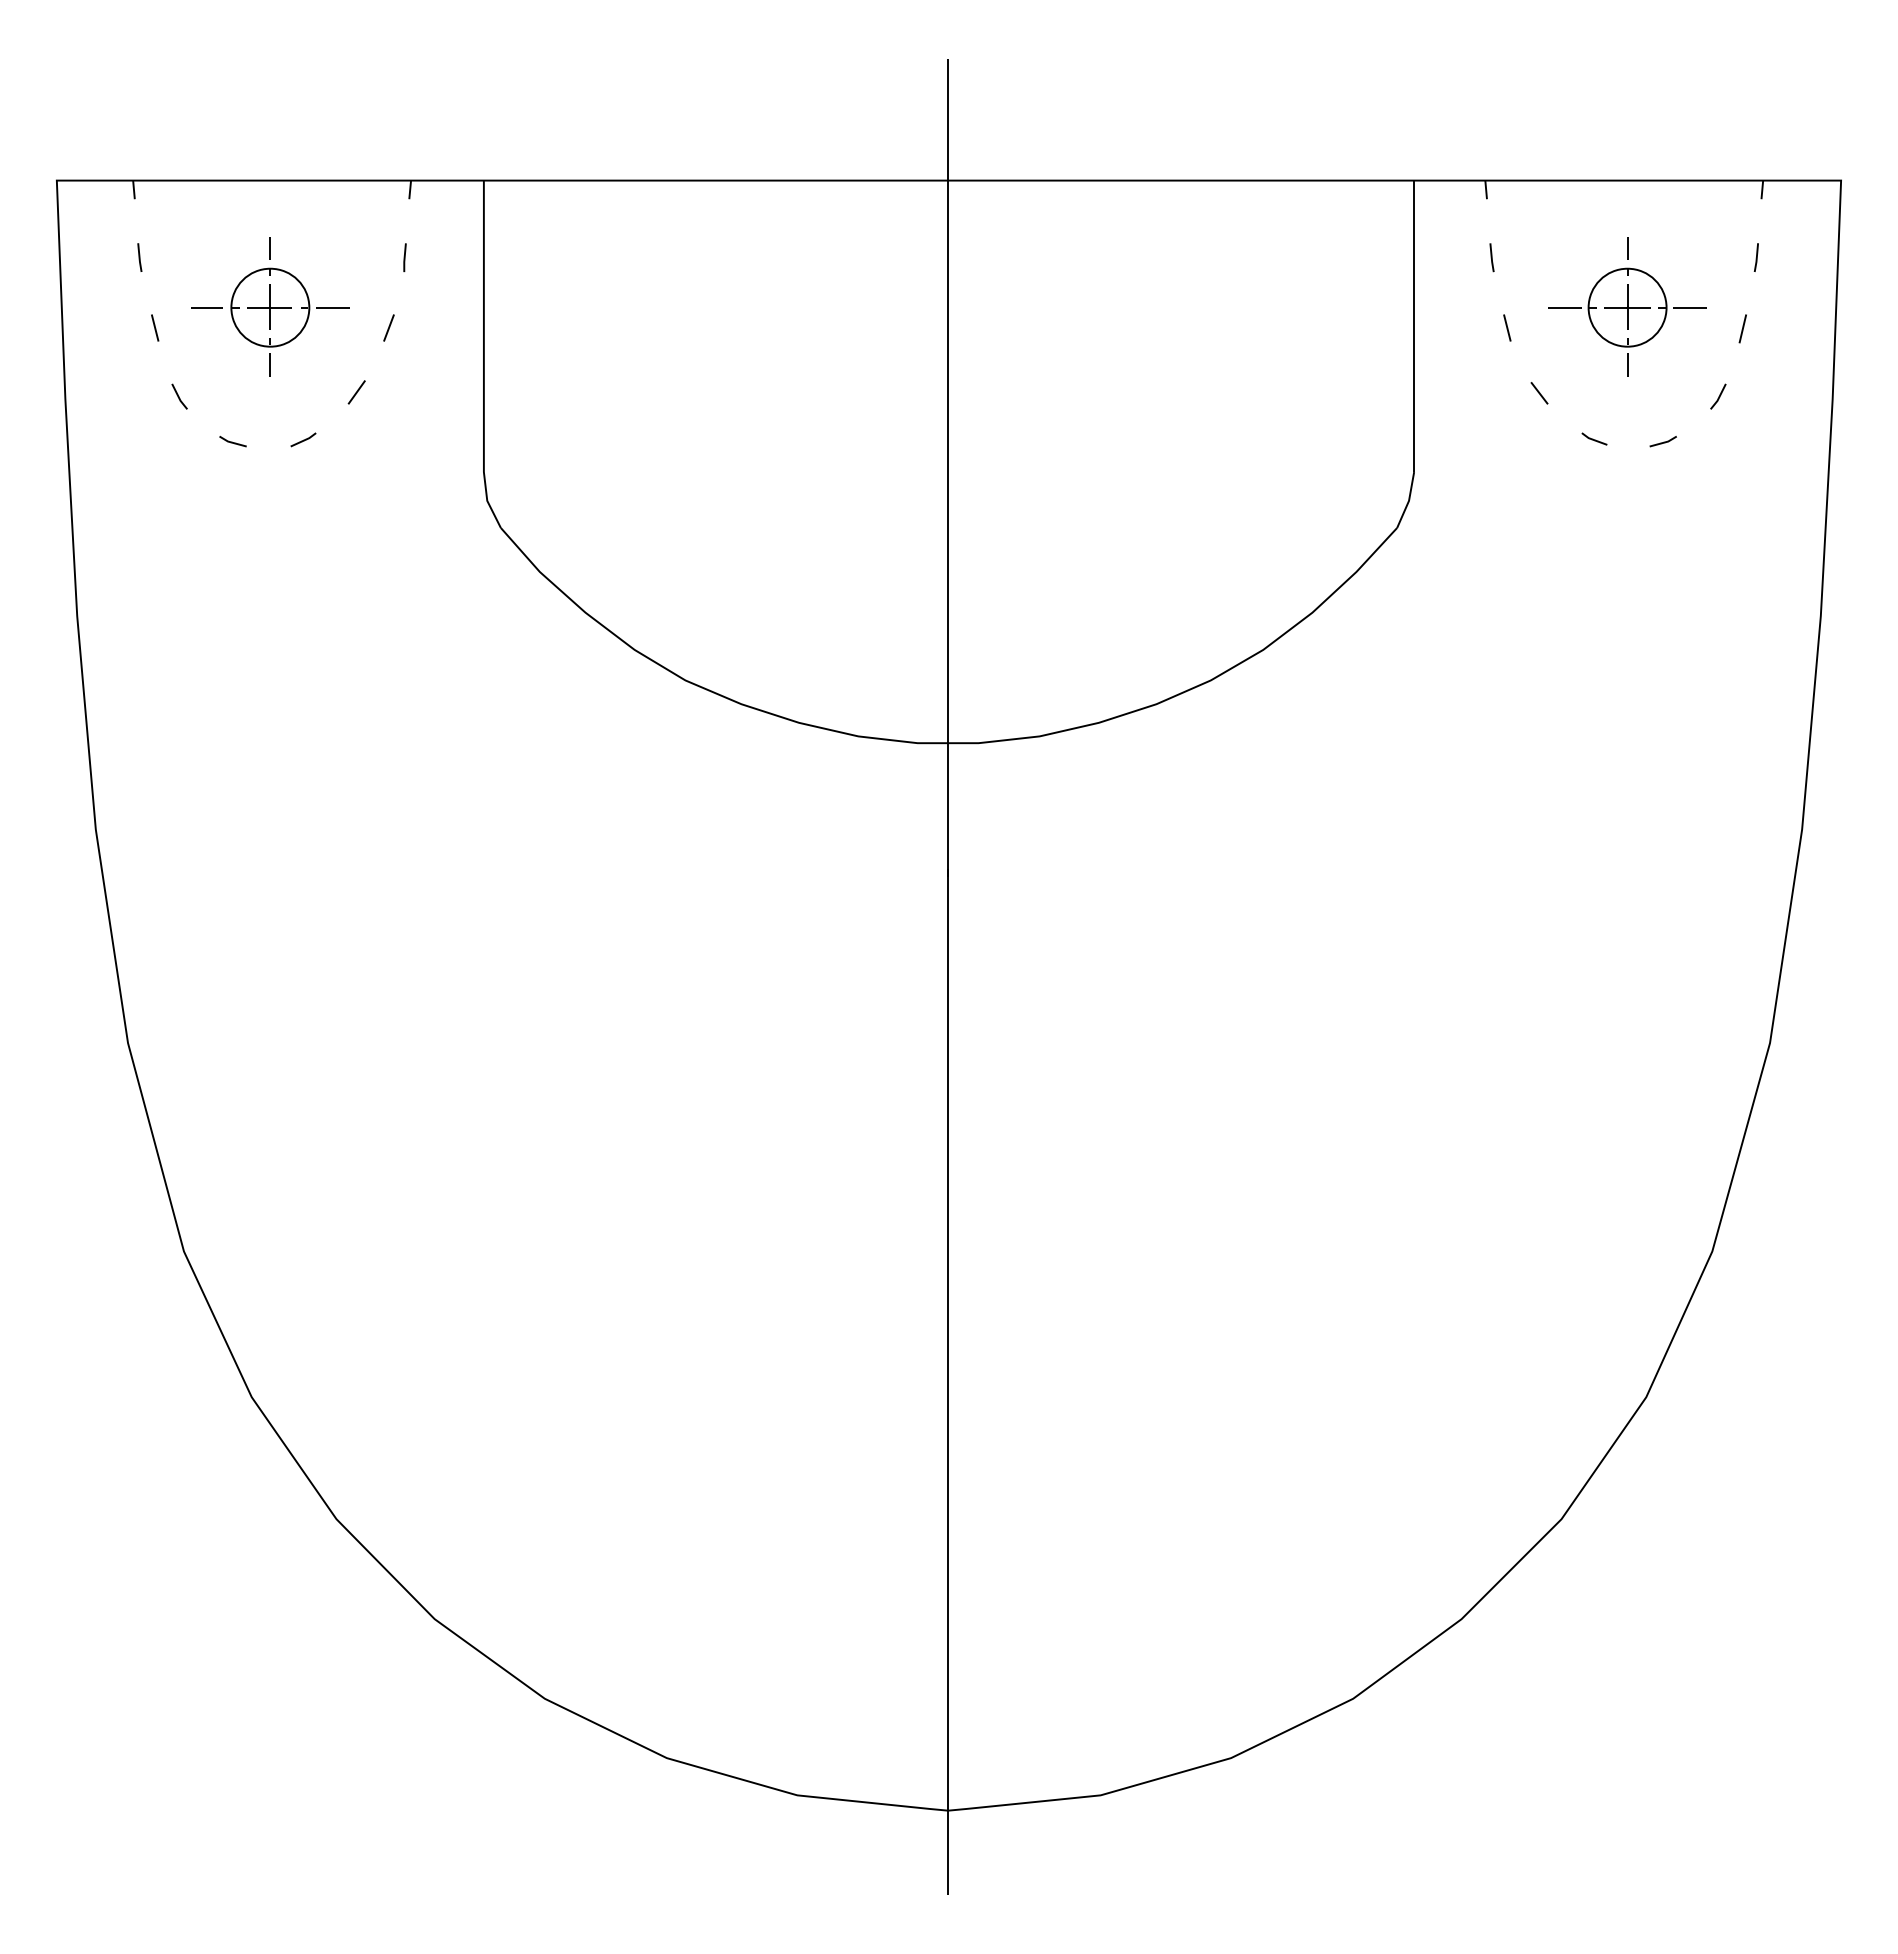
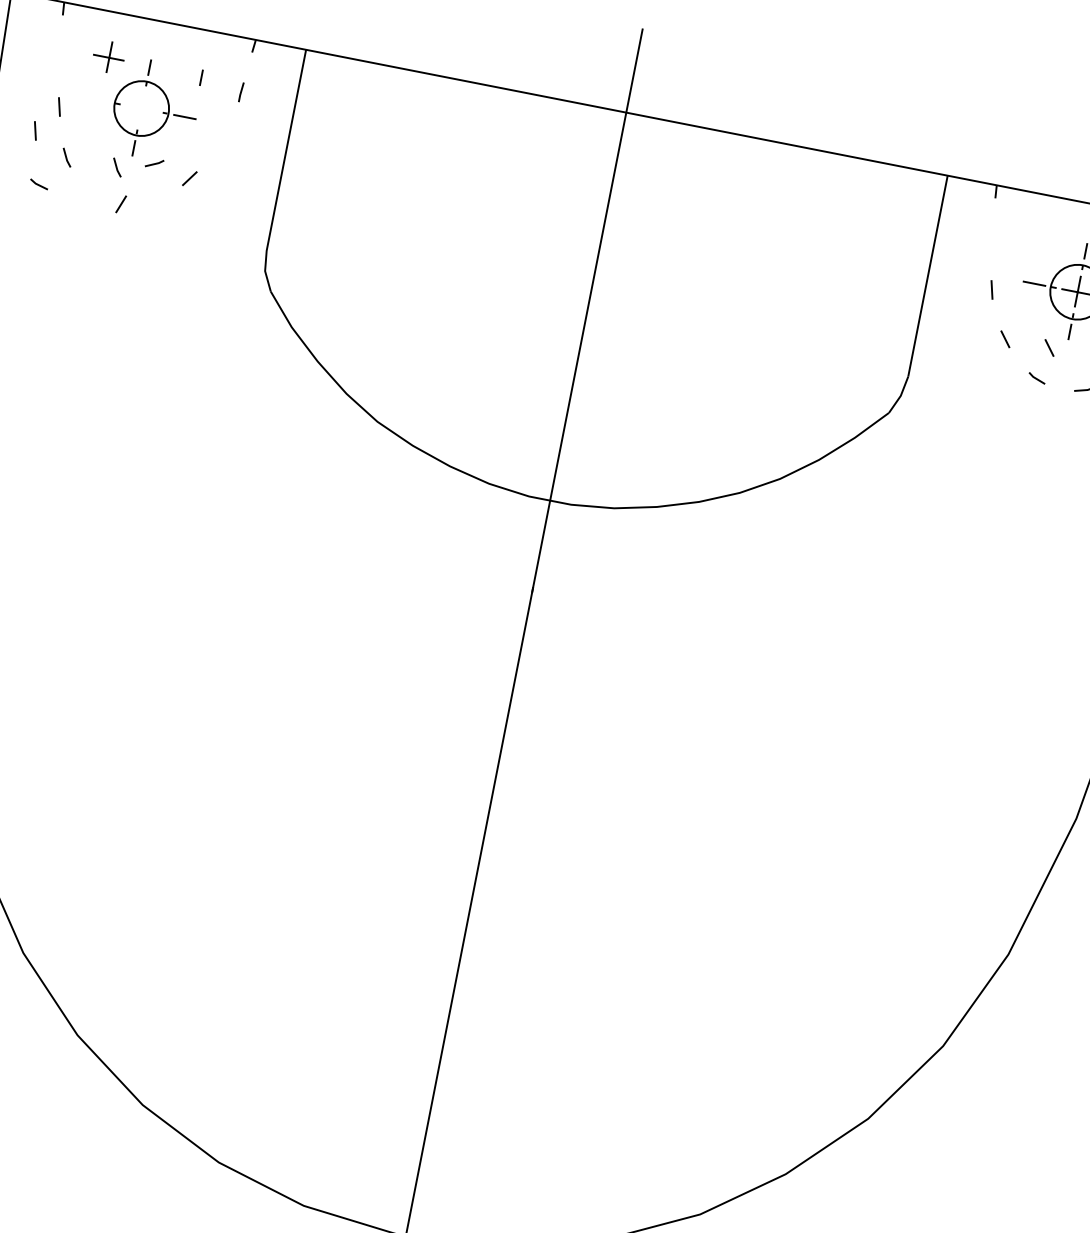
line: (344, 248) -> (200, 77), added
line: (139, 257) -> (58, 56), removed
line: (1491, 257) -> (990, 239), removed
part: (269, 306) -> (108, 56), moved
line: (206, 307) -> (97, 99), removed
line: (388, 327) -> (120, 203), moved
line: (128, 367) -> (35, 130), added
line: (1603, 393) -> (1049, 348), added
line: (252, 396) -> (117, 167), added
line: (303, 439) -> (154, 163), moved
line: (232, 441) -> (38, 184), moved

